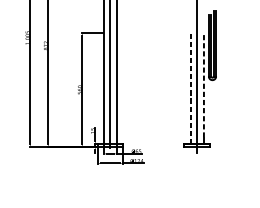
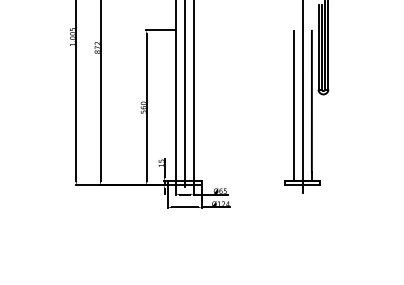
line: (203, 85) -> (311, 101), dashed -> solid
line: (190, 88) -> (293, 105), dashed -> solid

